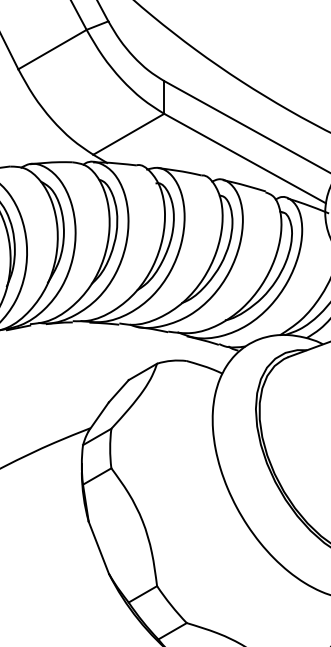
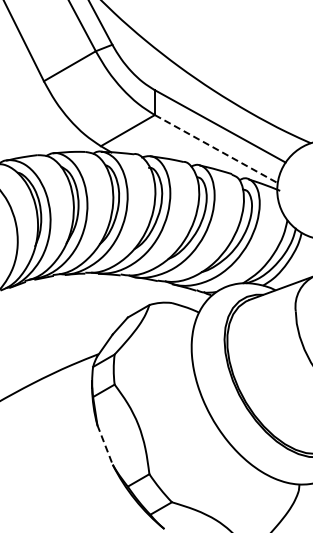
line: (245, 159) -> (216, 149), solid -> dashed
line: (99, 548) -> (105, 445), solid -> dashed

